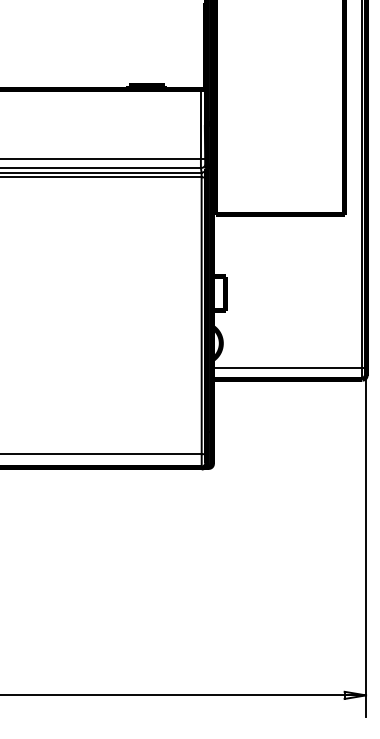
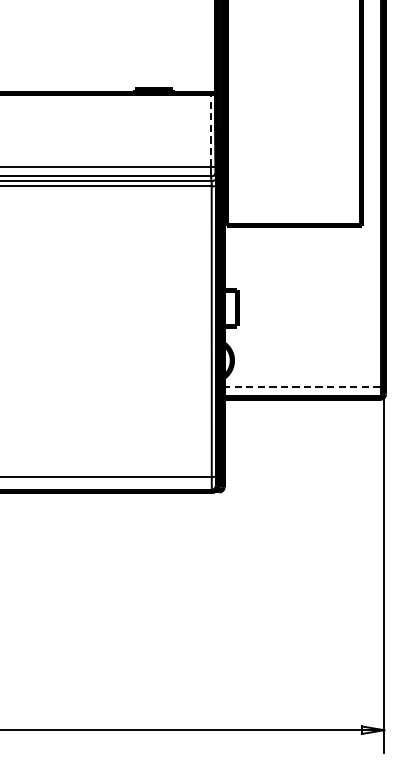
line: (200, 123) -> (210, 129), solid -> dashed
line: (287, 368) -> (301, 386), solid -> dashed

